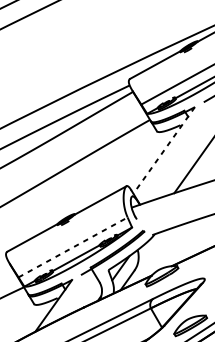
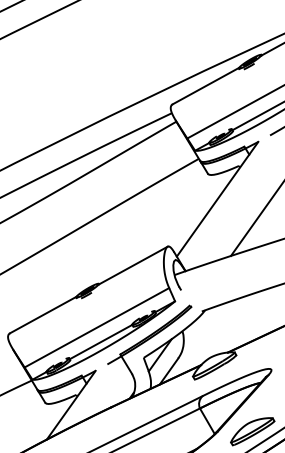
line: (164, 150) -> (217, 199), dashed -> solid
line: (73, 247) -> (97, 327), dashed -> solid

